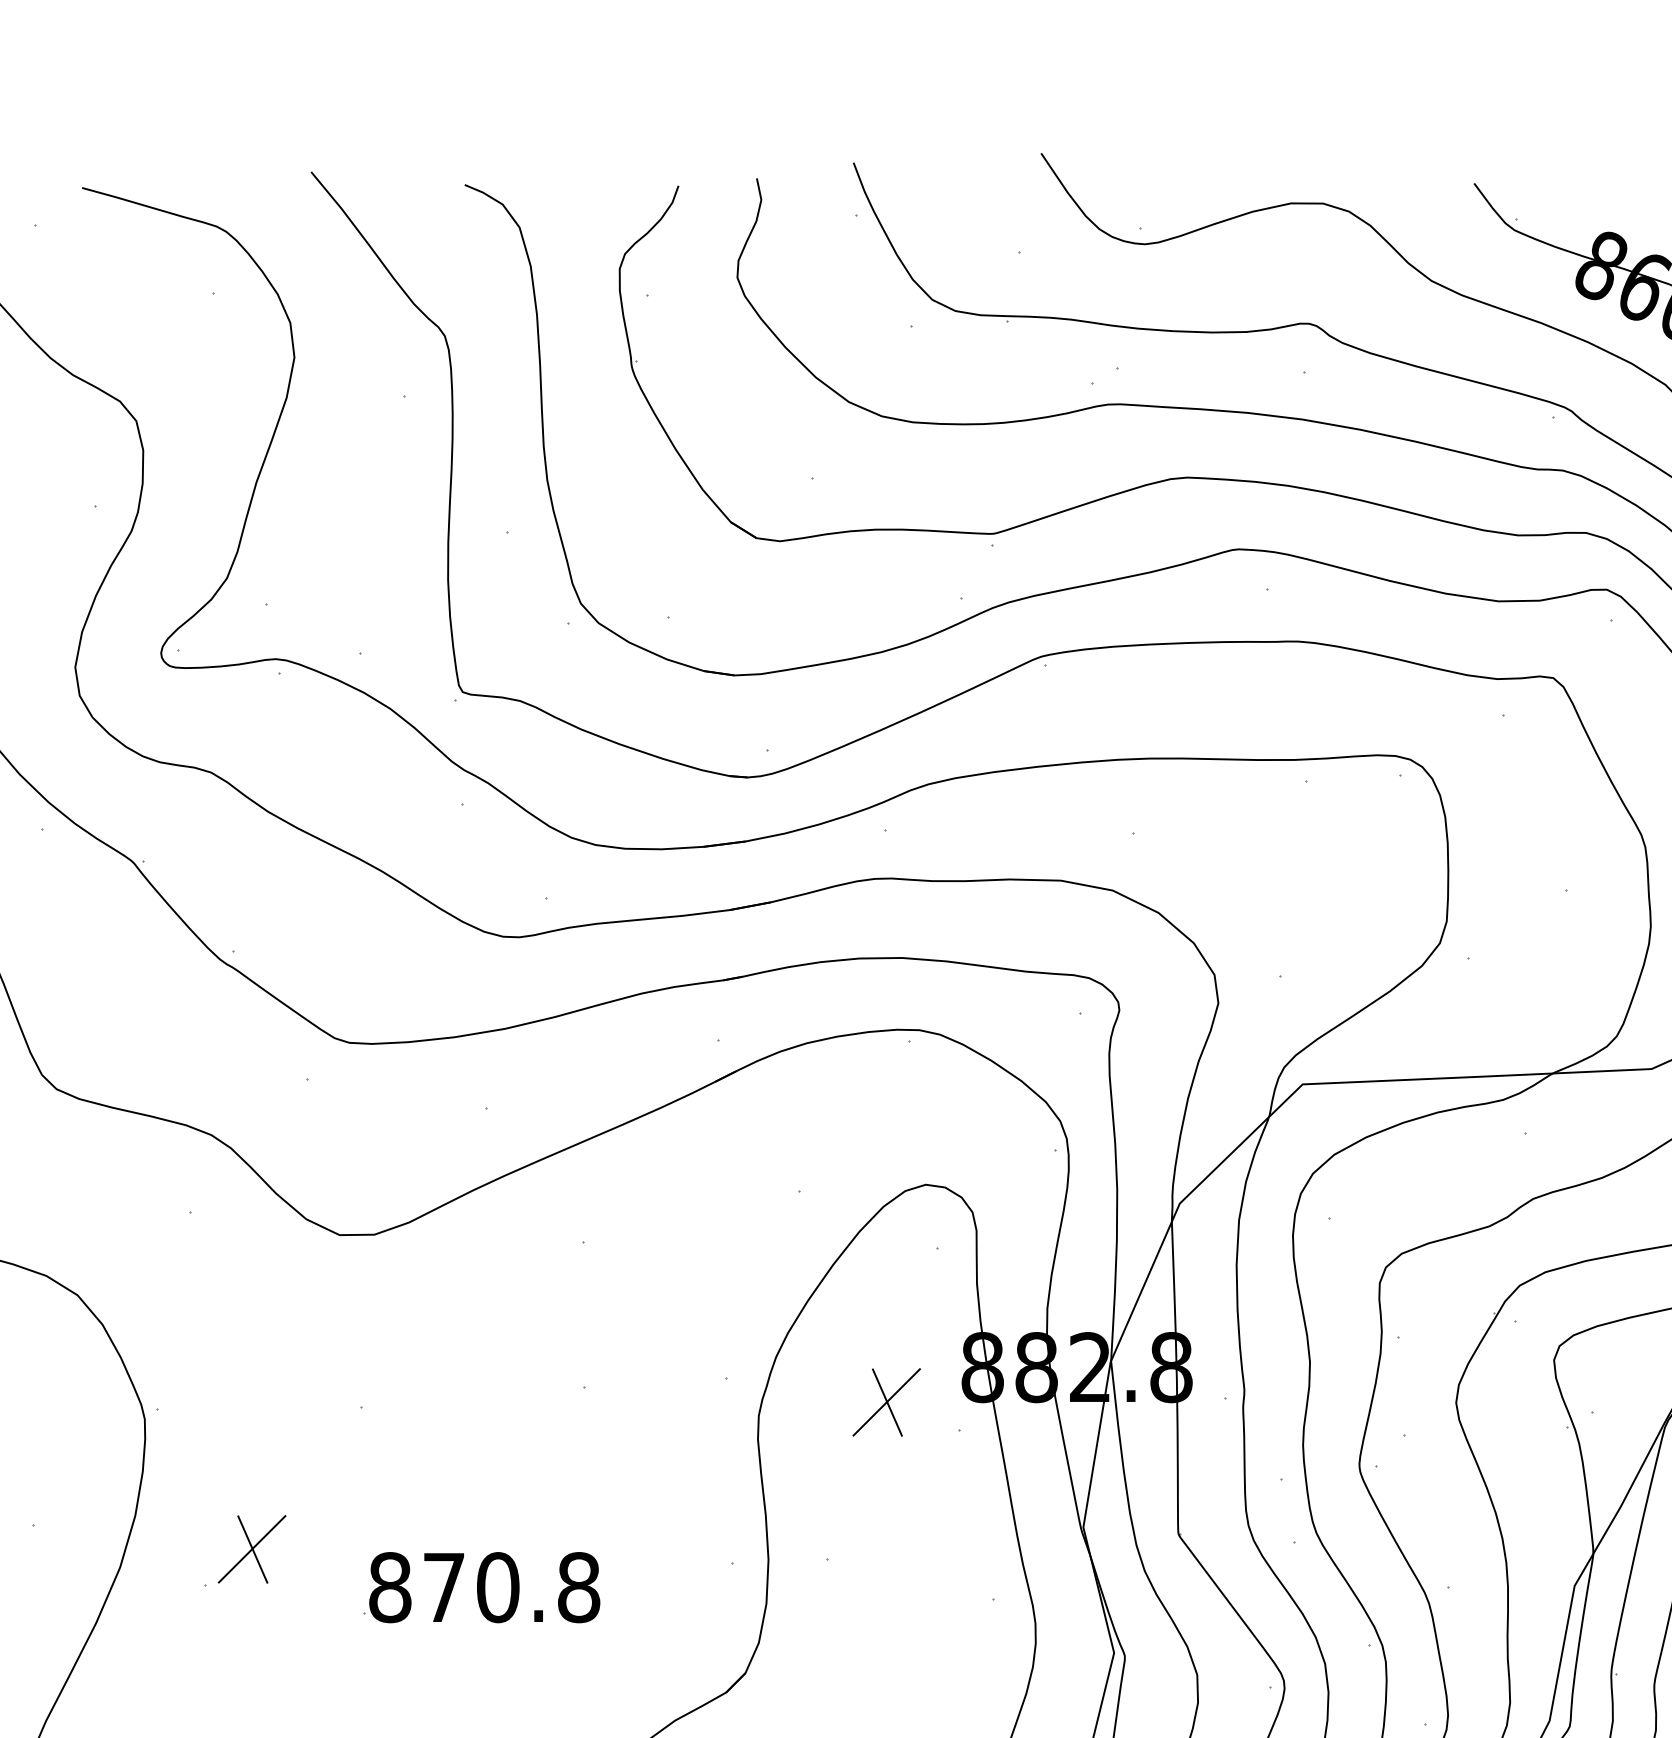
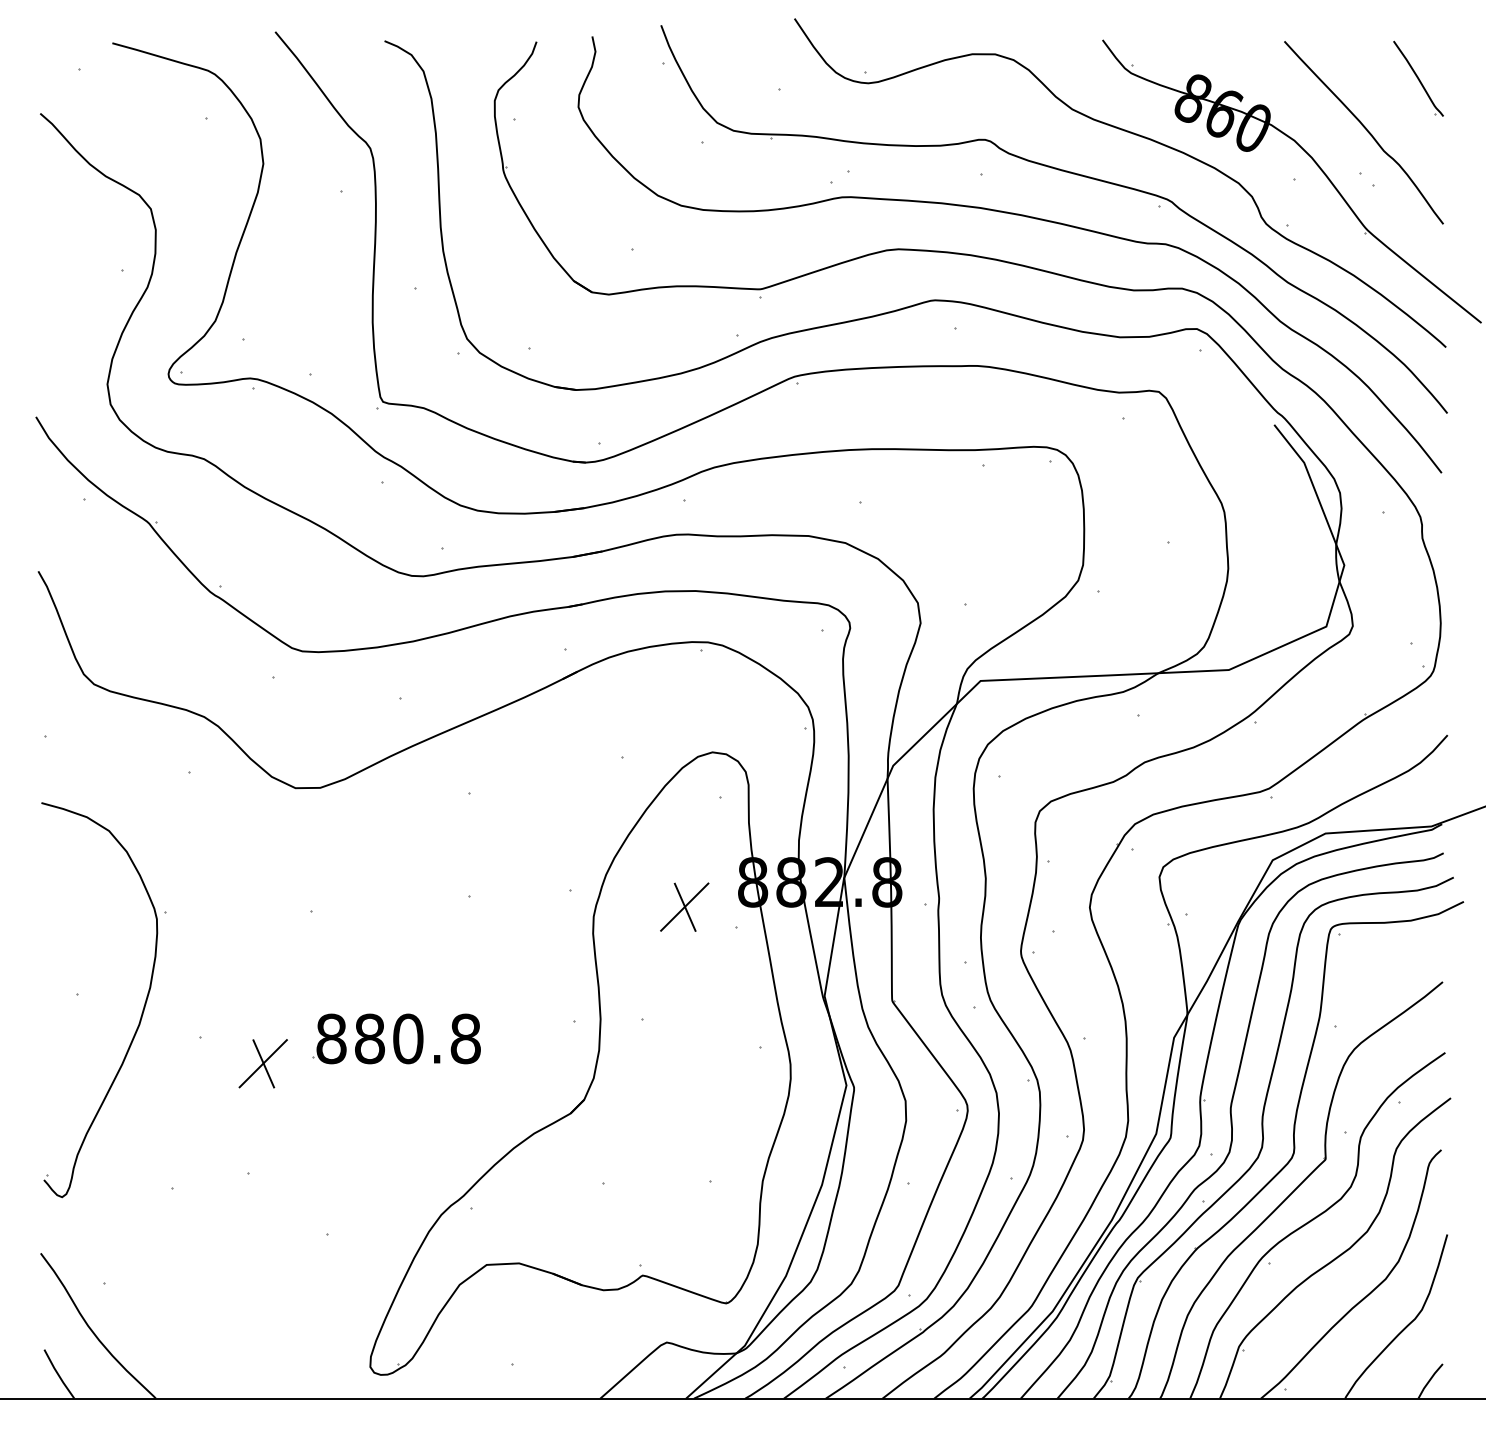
part: (251, 1549) -> (262, 1063), moved
text: (443, 1586) -> (369, 1038), 870.8 -> 880.8

